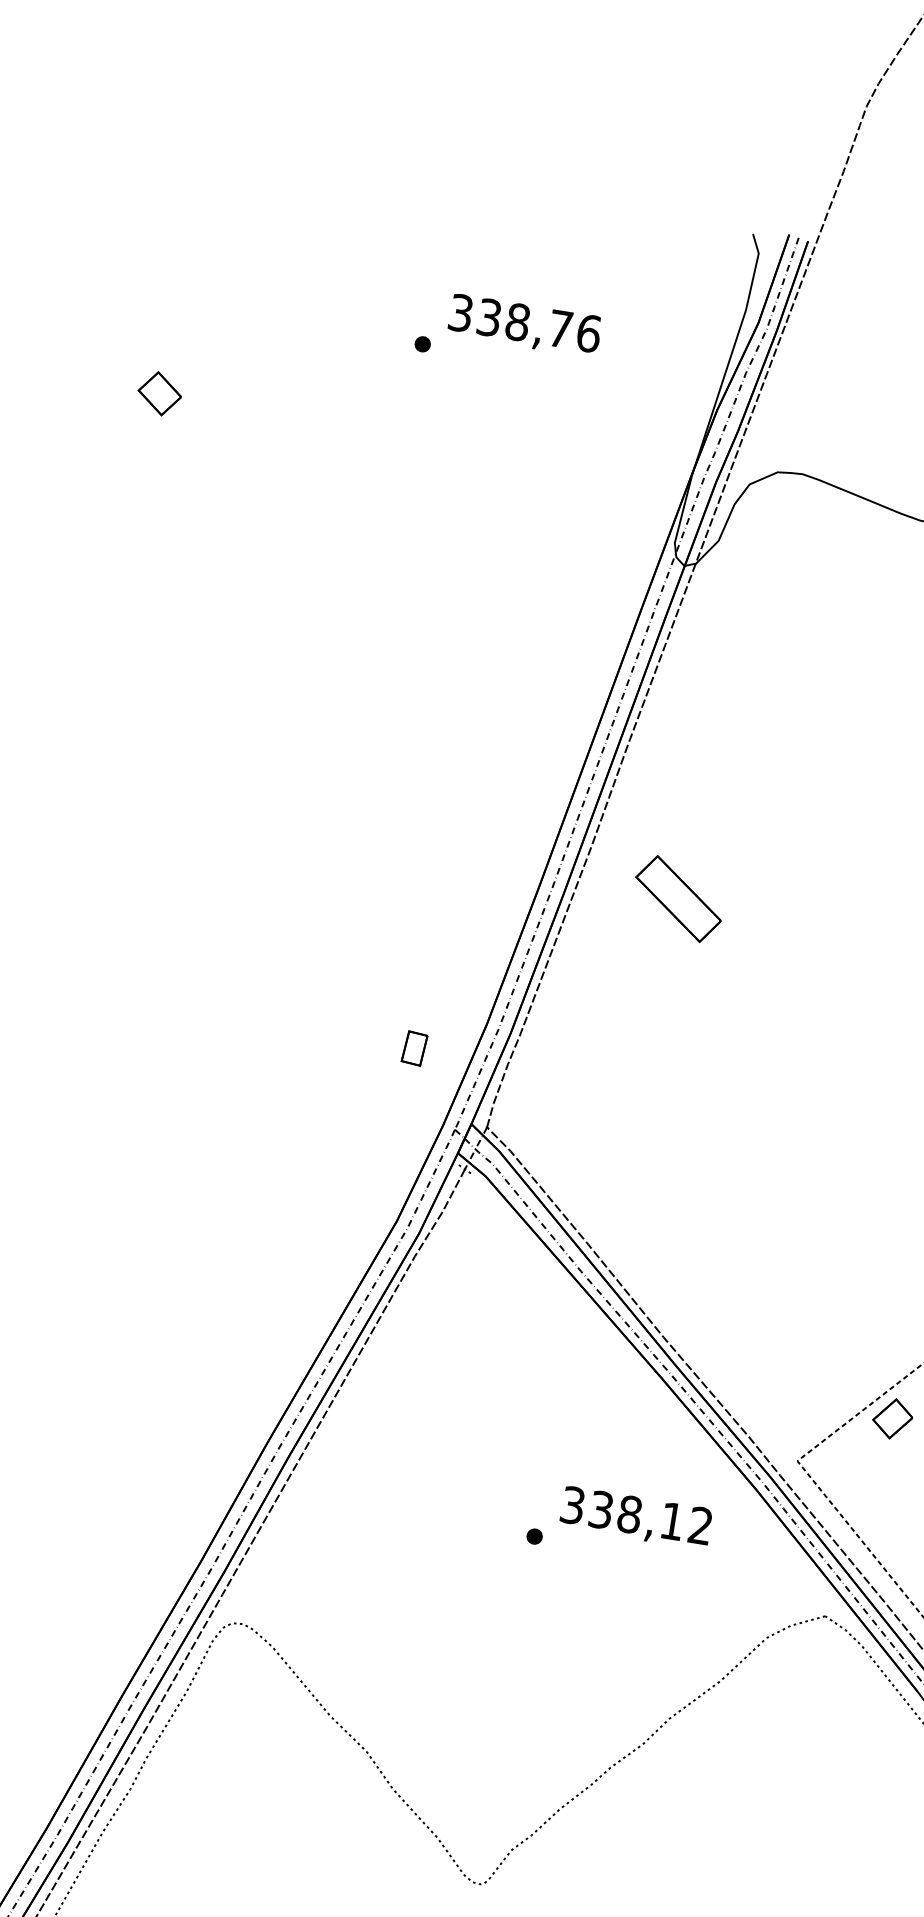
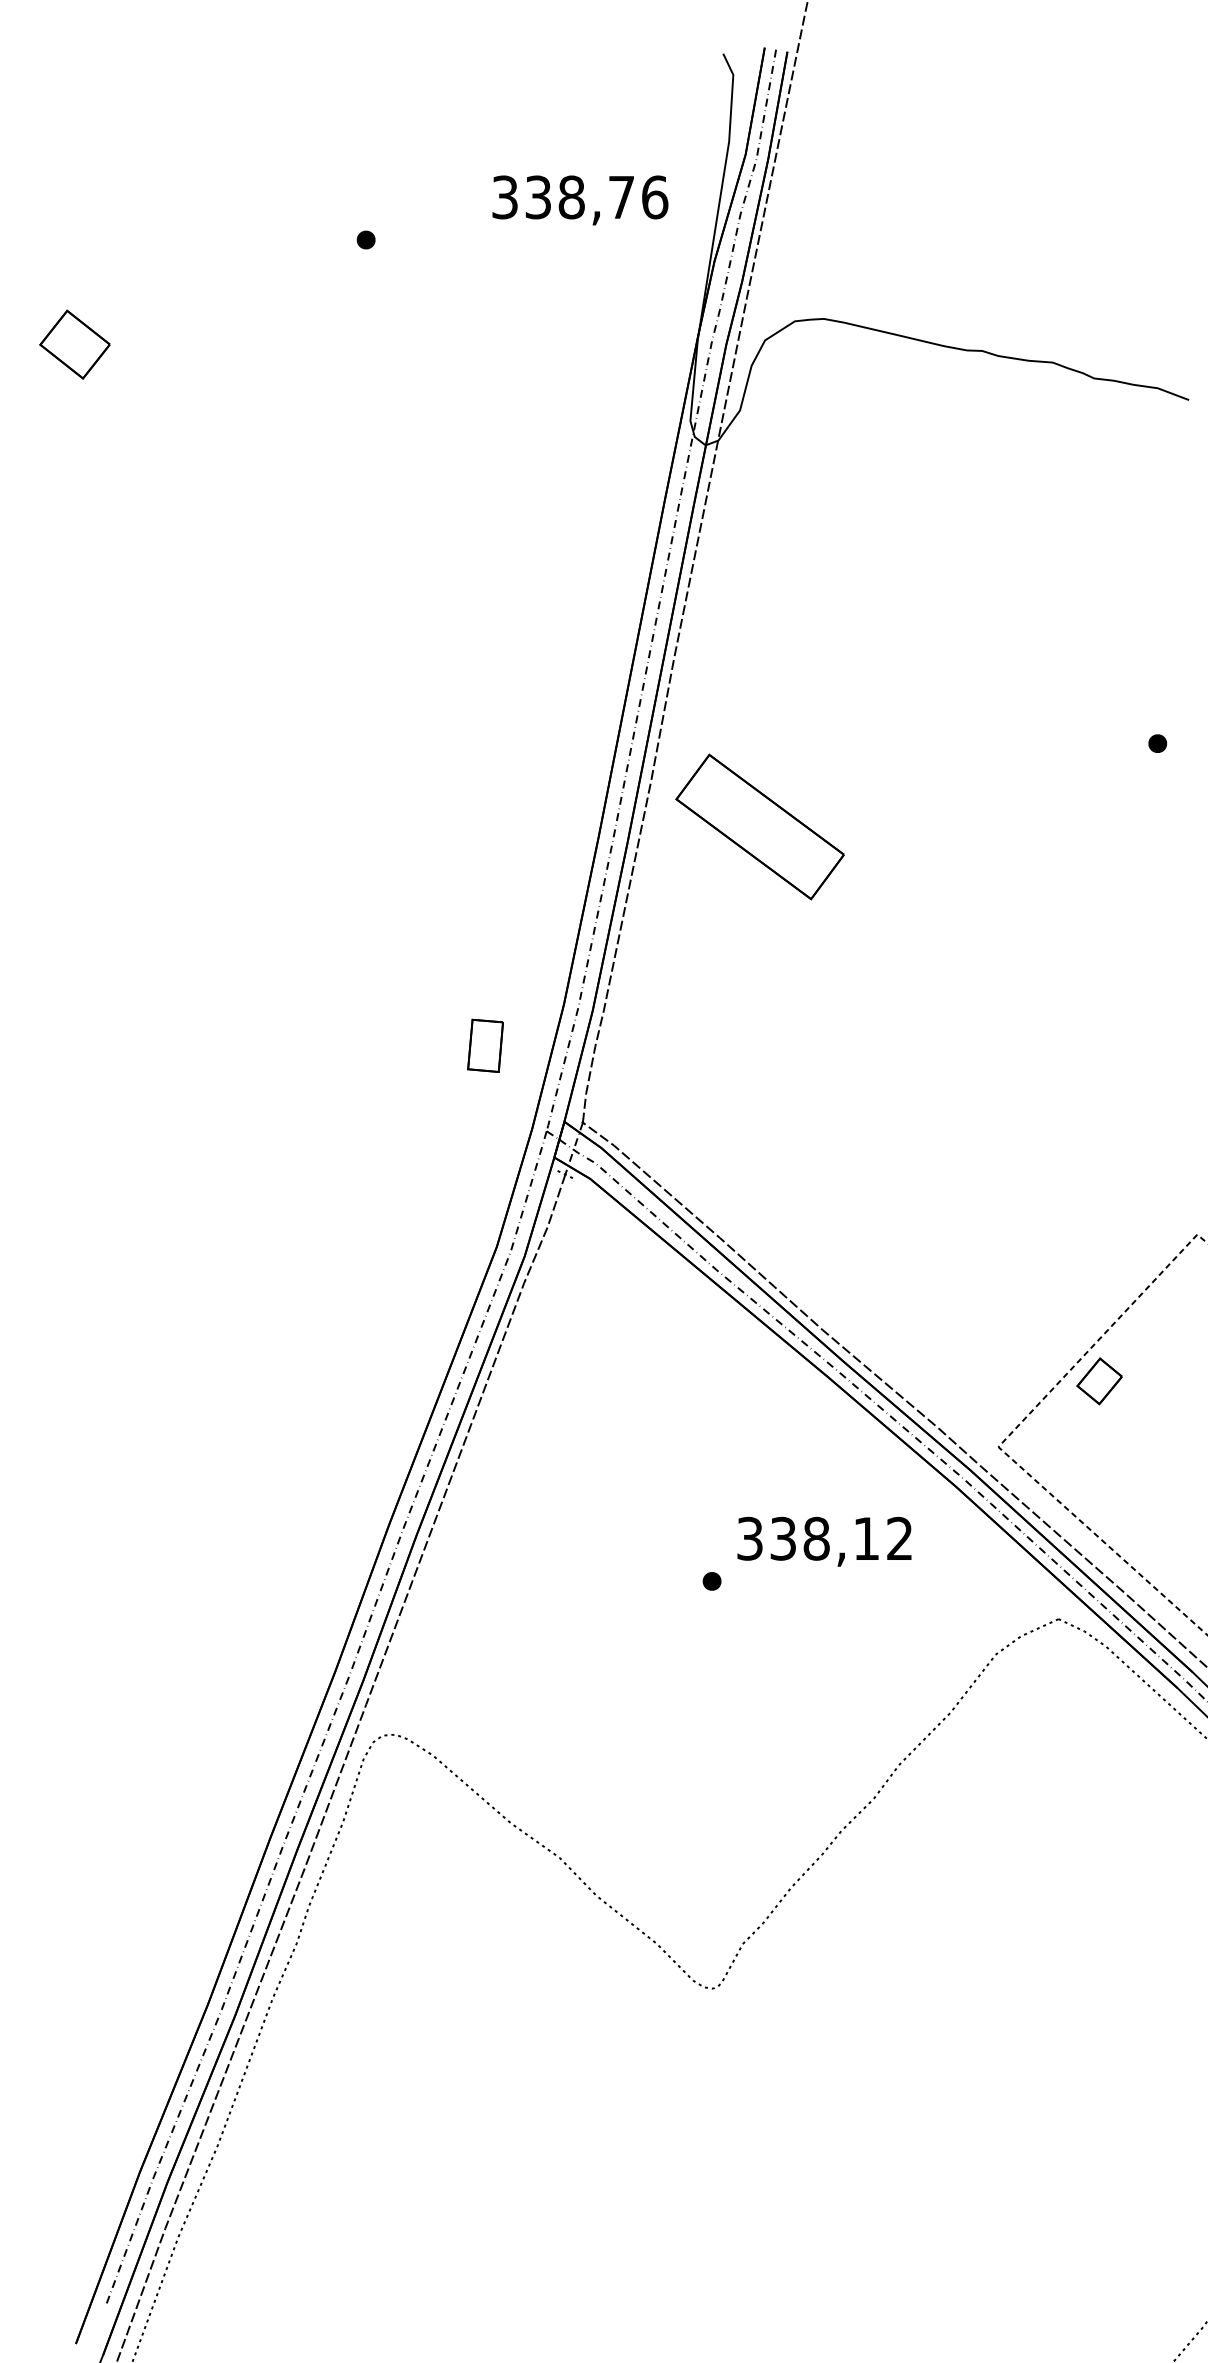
text: (524, 326) -> (580, 200), moved
part: (159, 393) -> (74, 344), size x1.4
part: (678, 898) -> (759, 826), size x1.6
part: (414, 1048) -> (485, 1045), size x1.4

